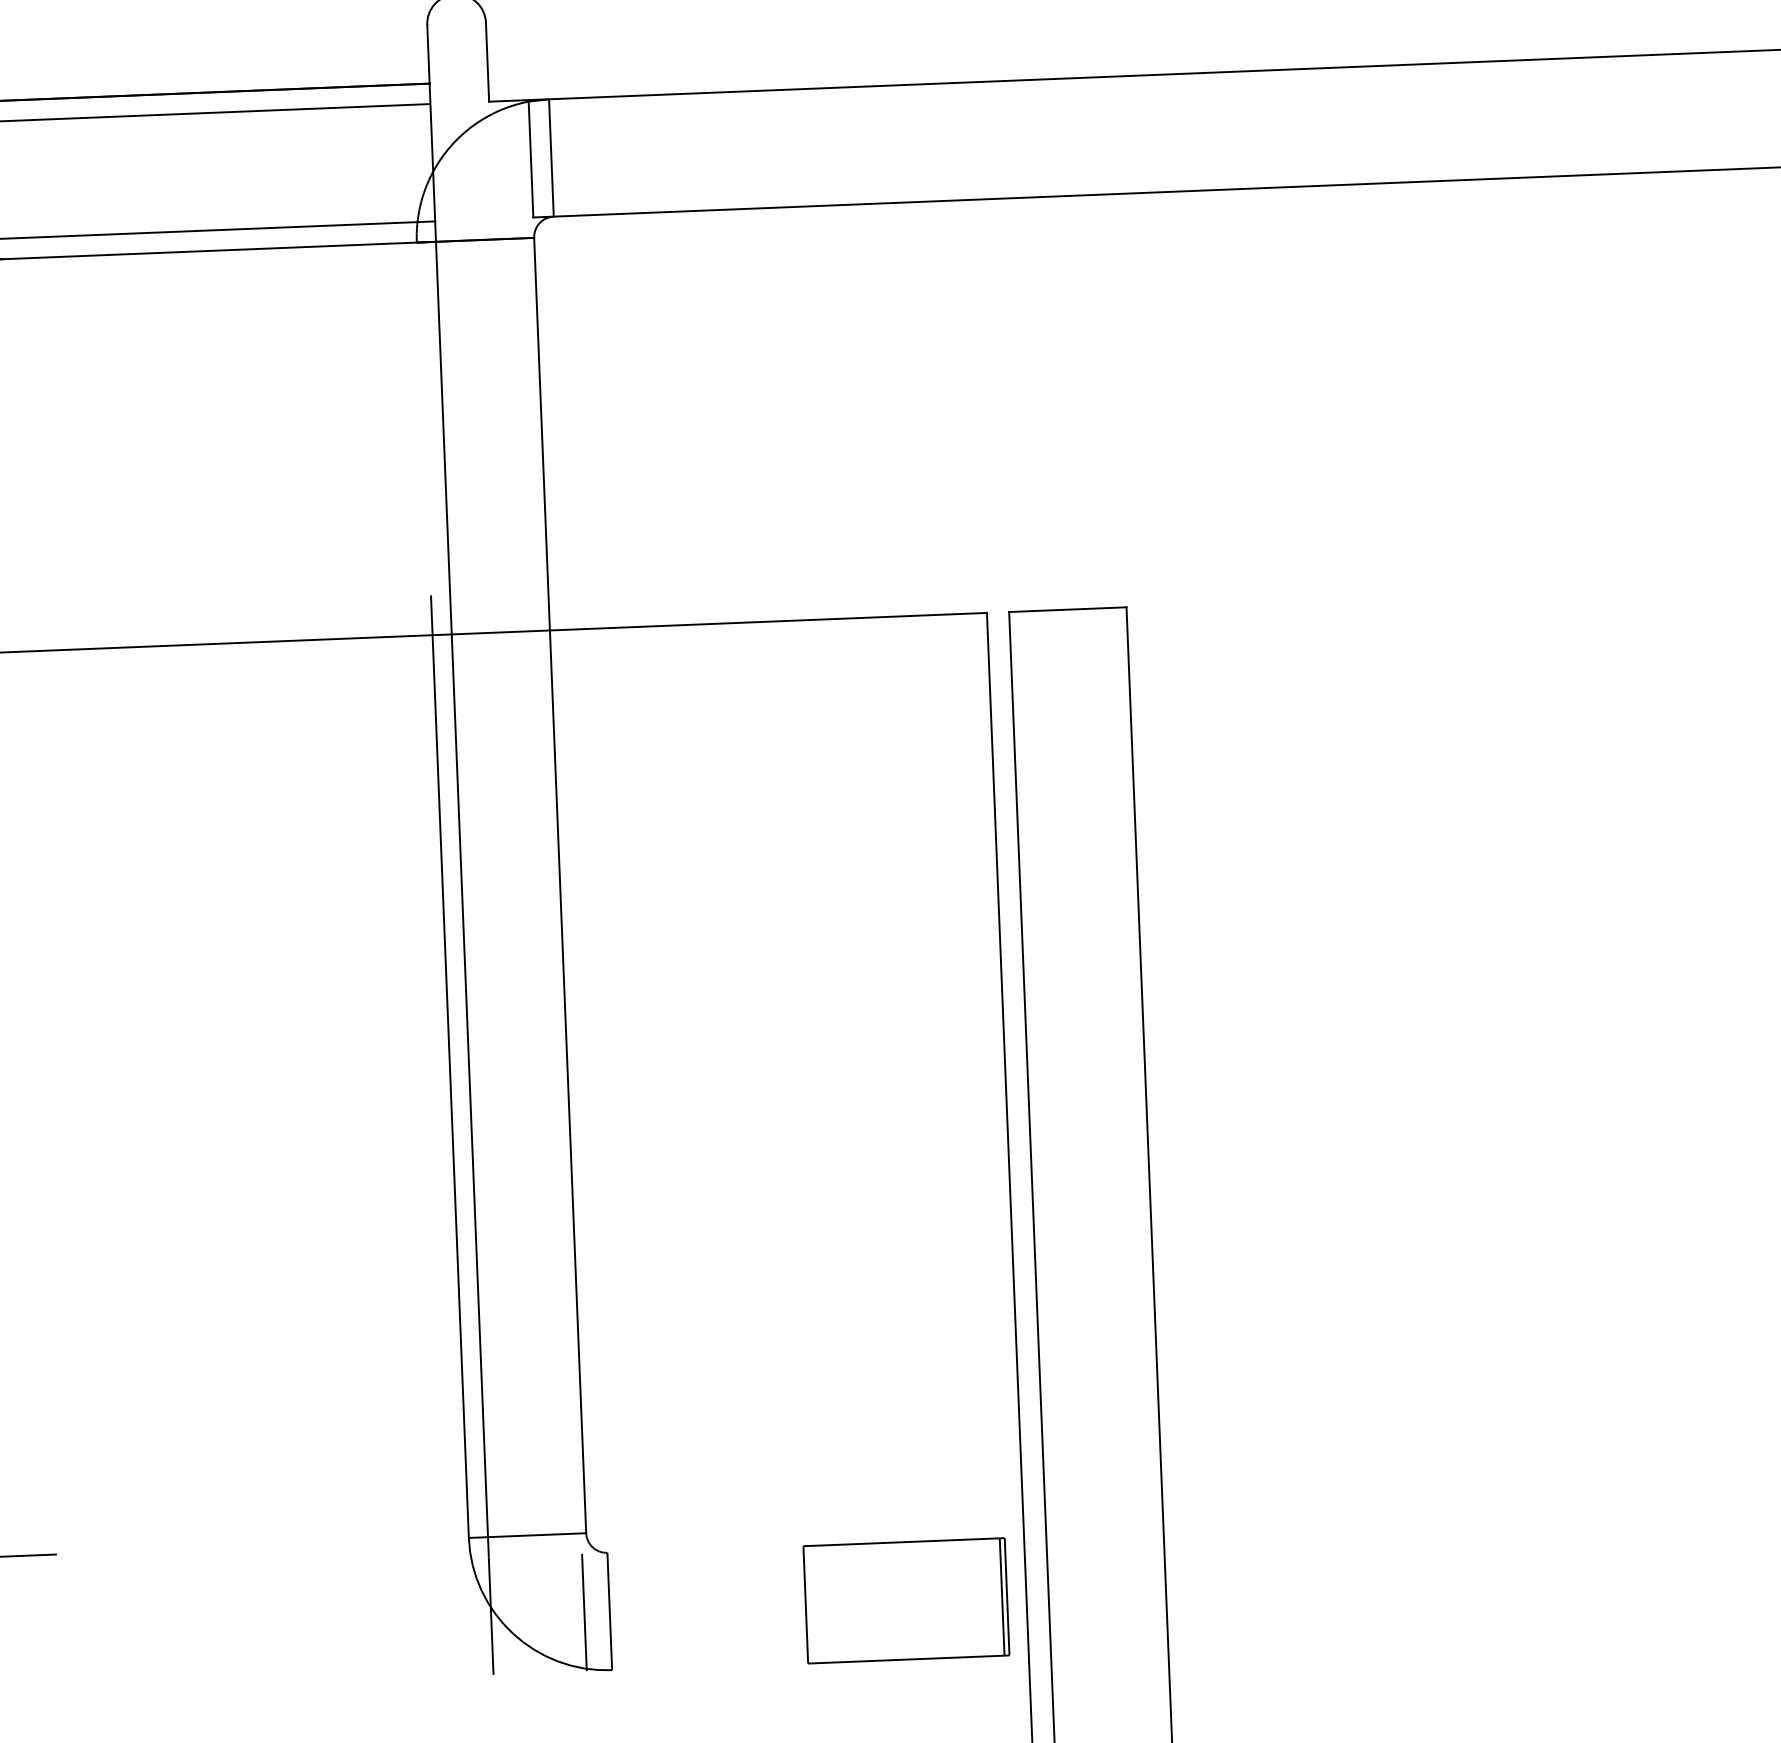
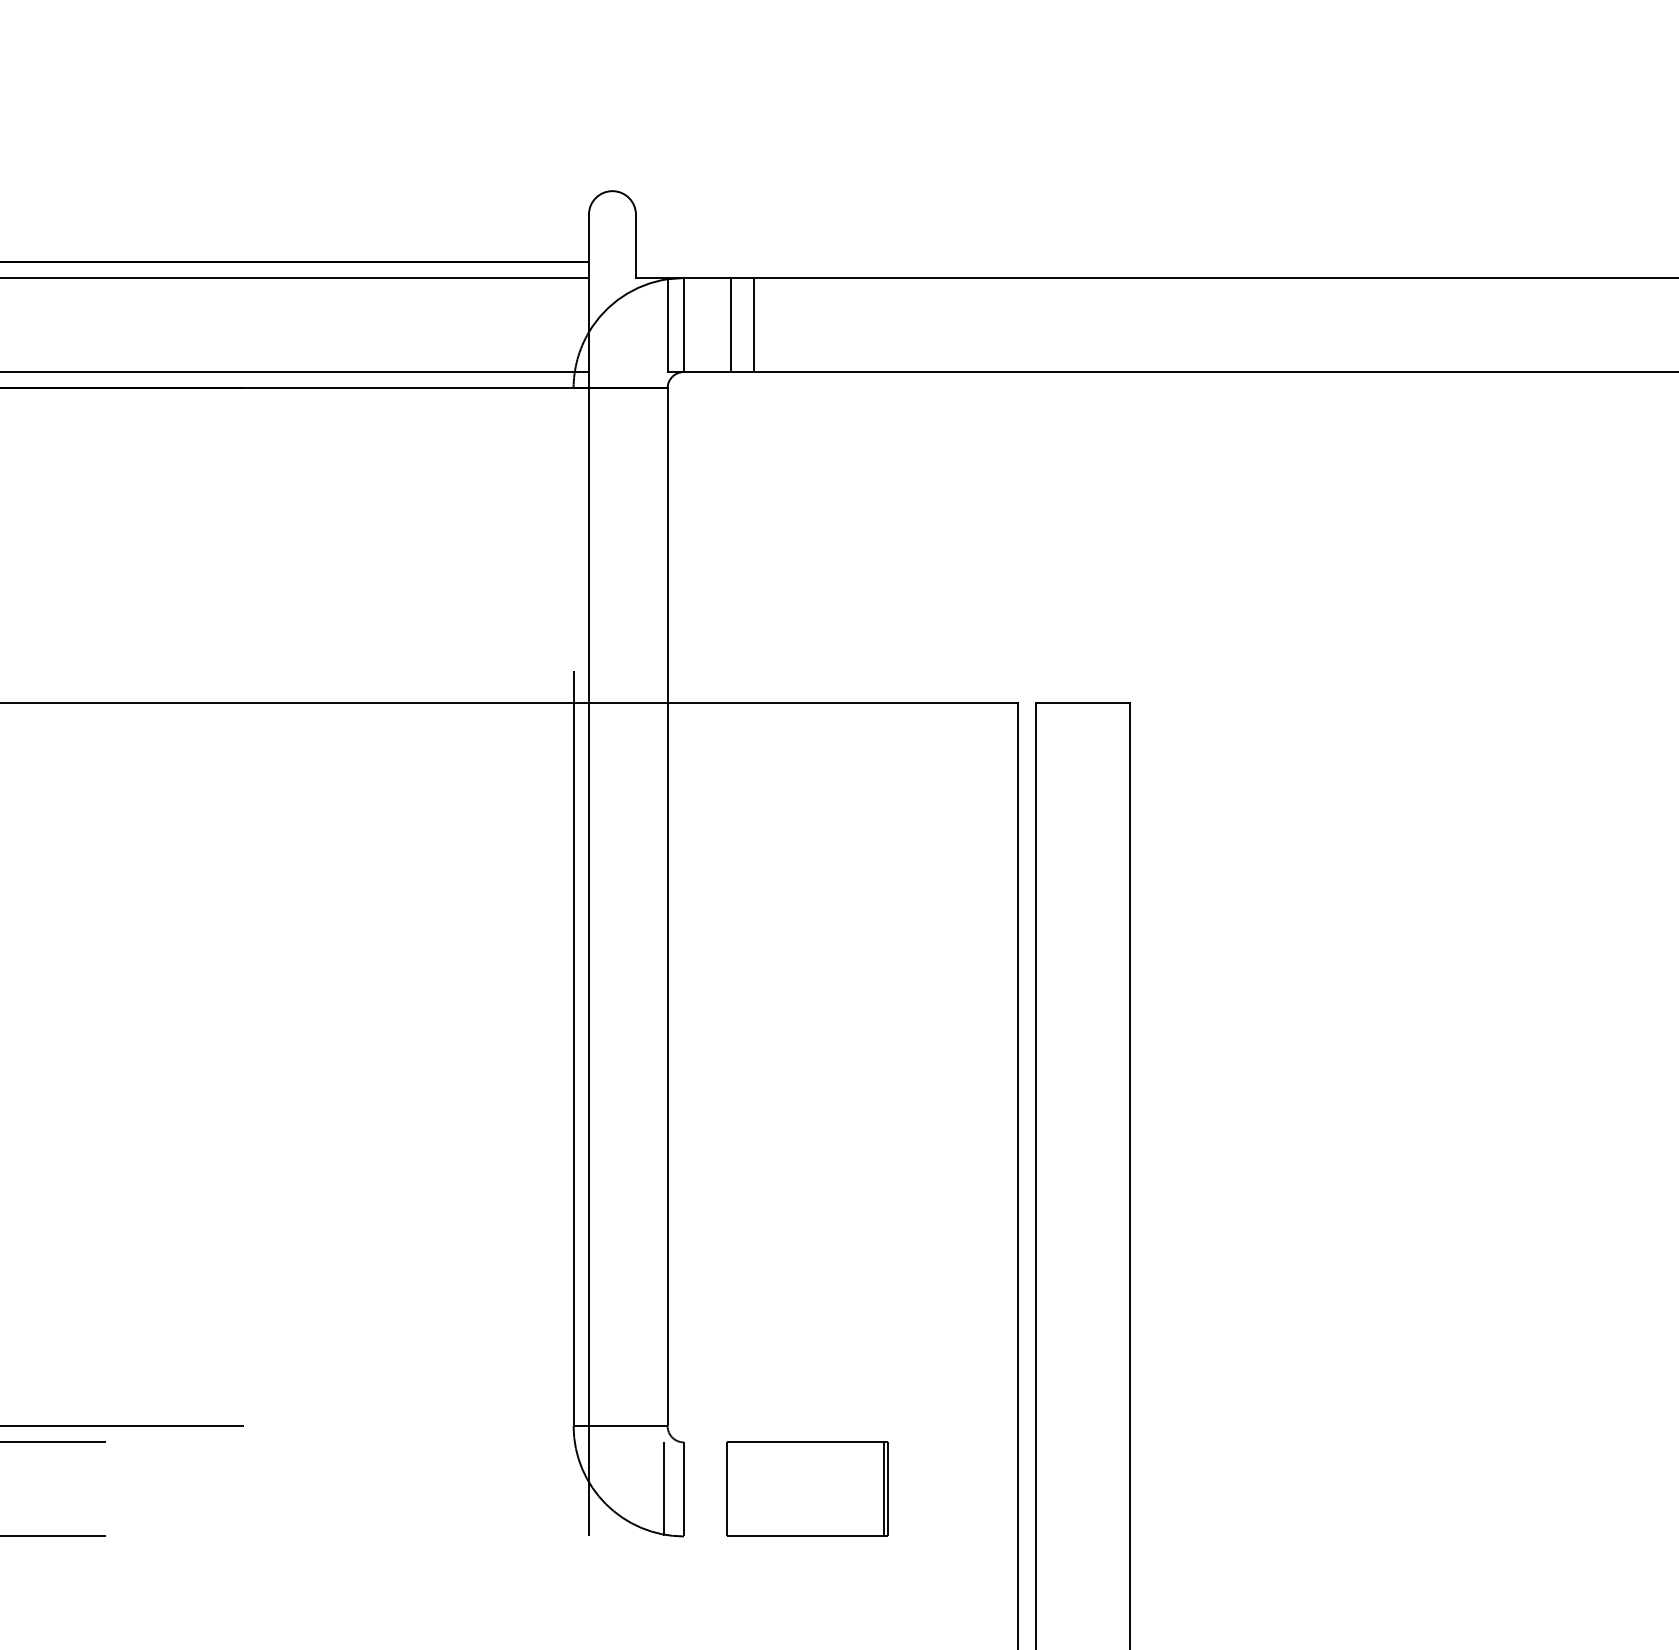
line: (639, 155) -> (754, 325), added
line: (609, 156) -> (730, 325), added
part: (906, 1599) -> (807, 1488), moved

